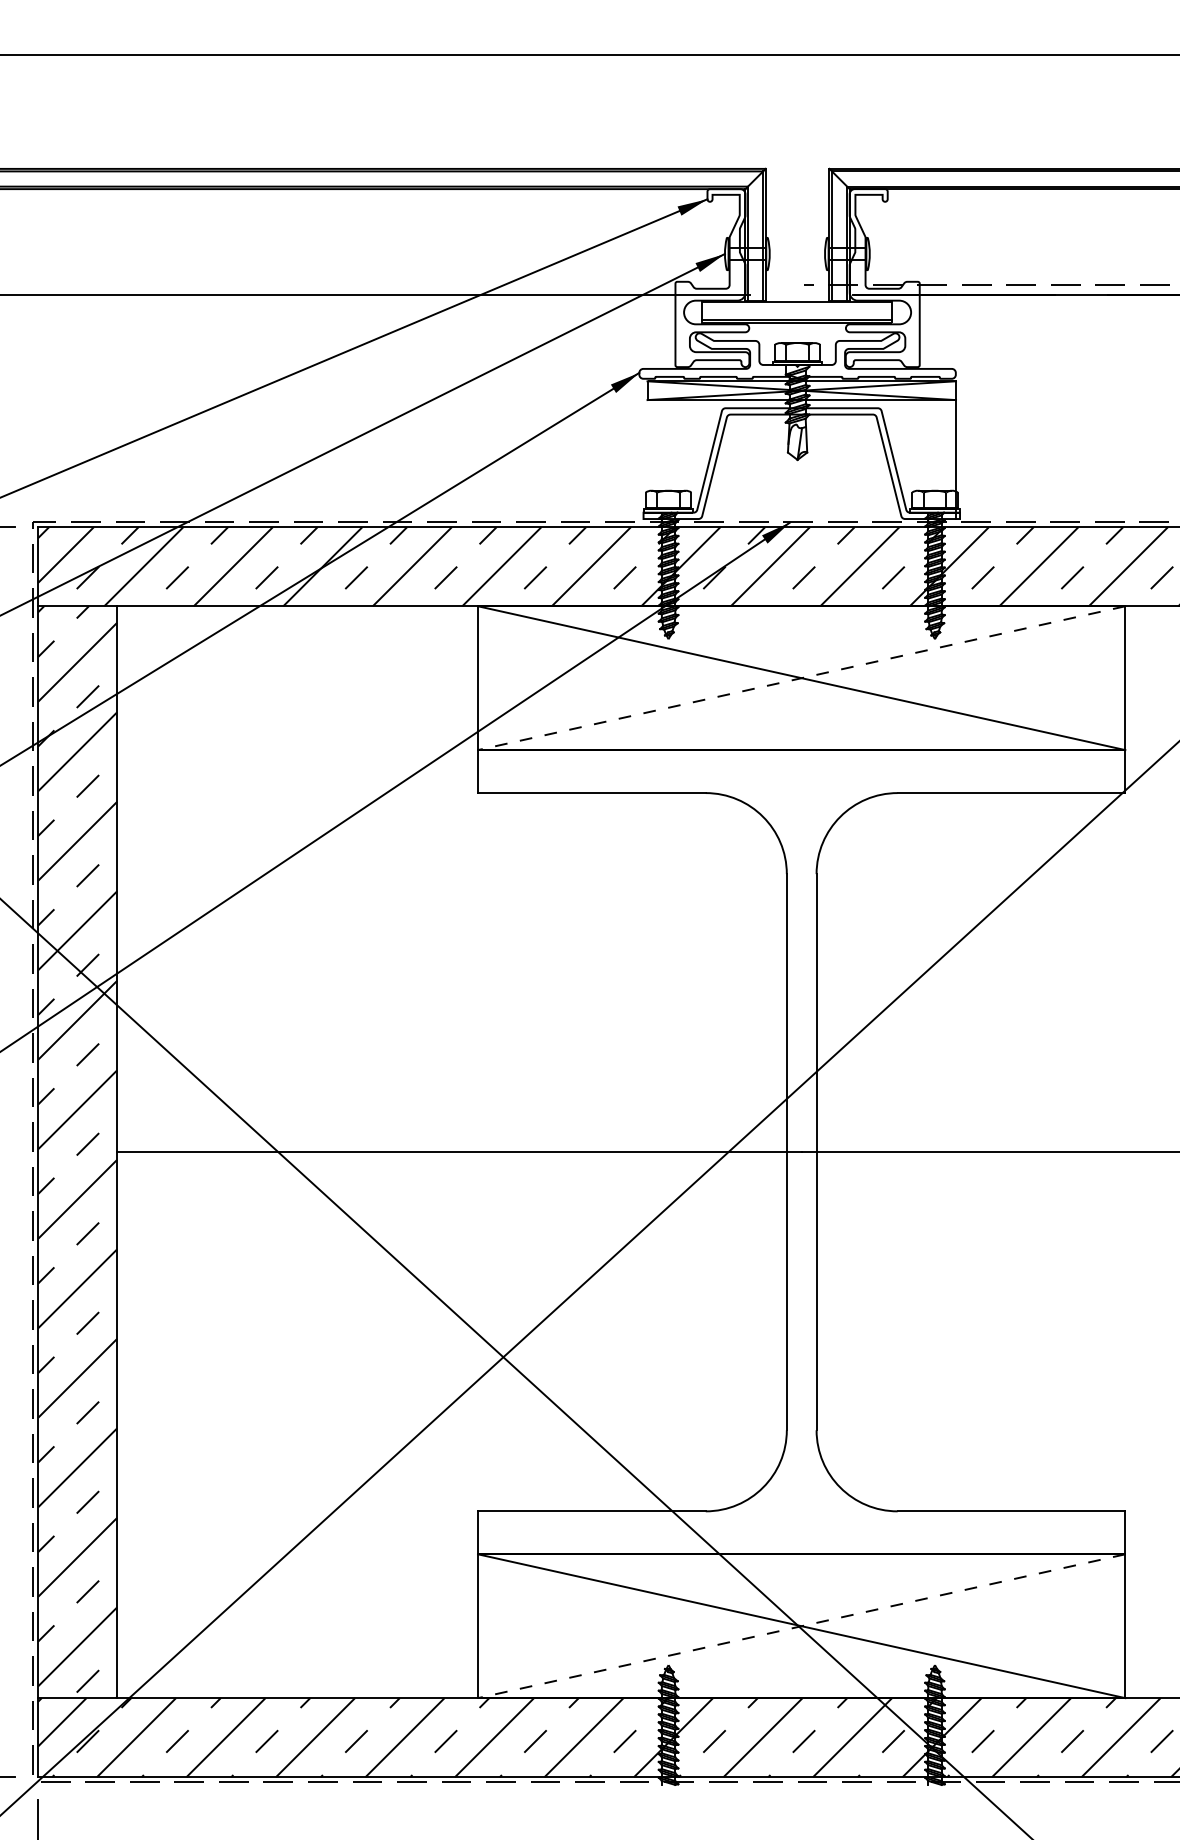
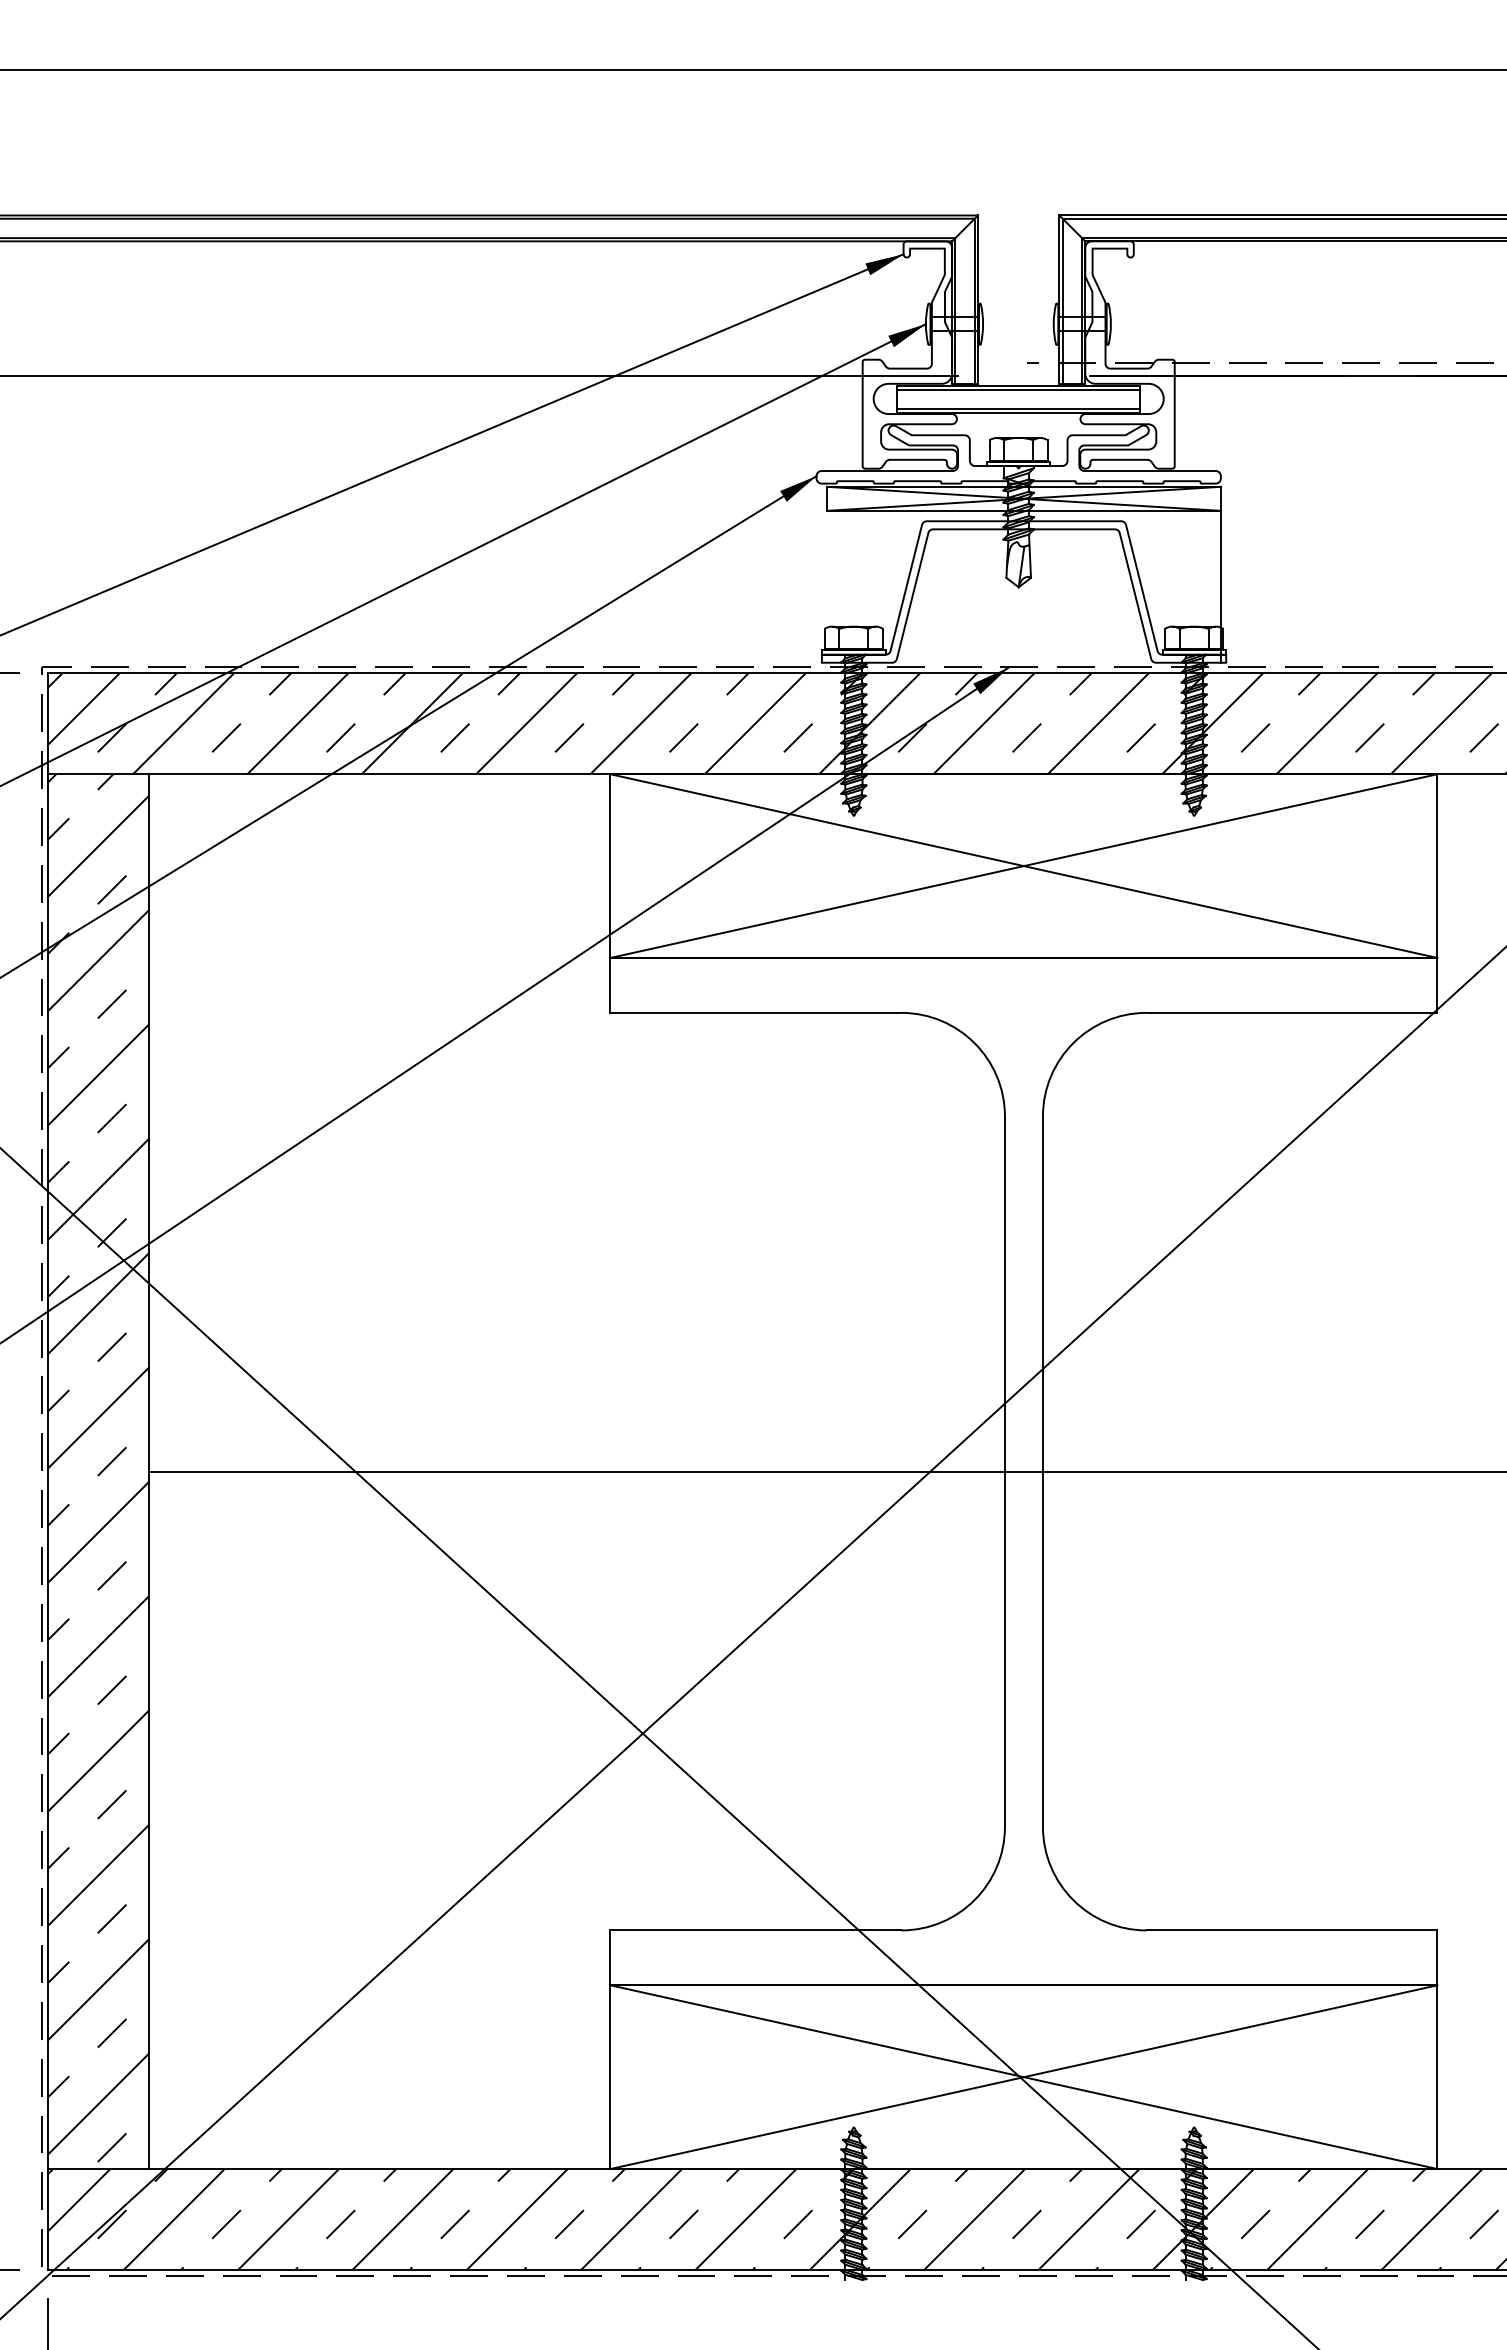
line: (797, 305) -> (1018, 389), added
line: (801, 678) -> (1023, 866), dashed -> solid
line: (801, 1626) -> (1023, 2077), dashed -> solid

